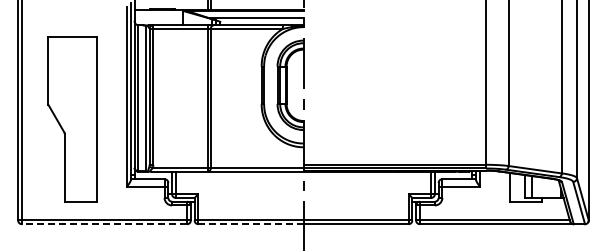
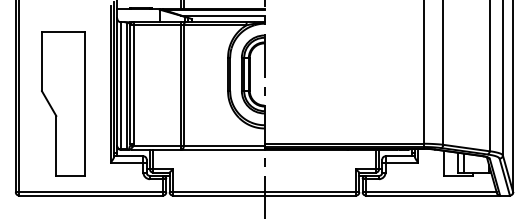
line: (104, 224) -> (91, 195), dashed -> solid
line: (250, 224) -> (218, 195), dashed -> solid

